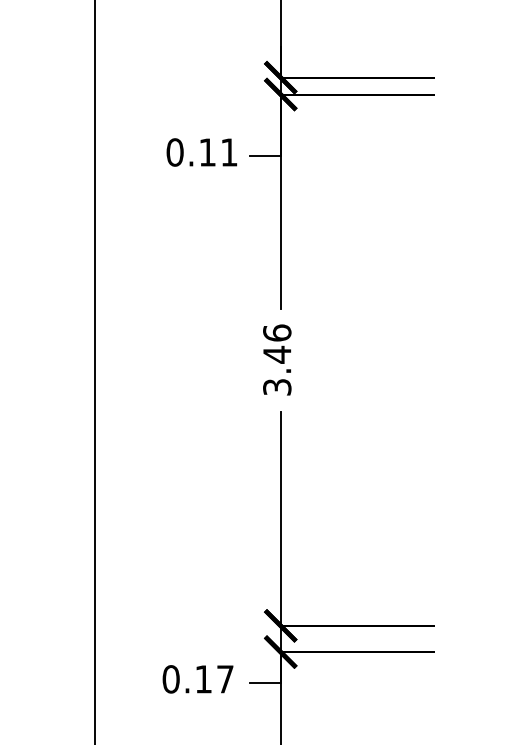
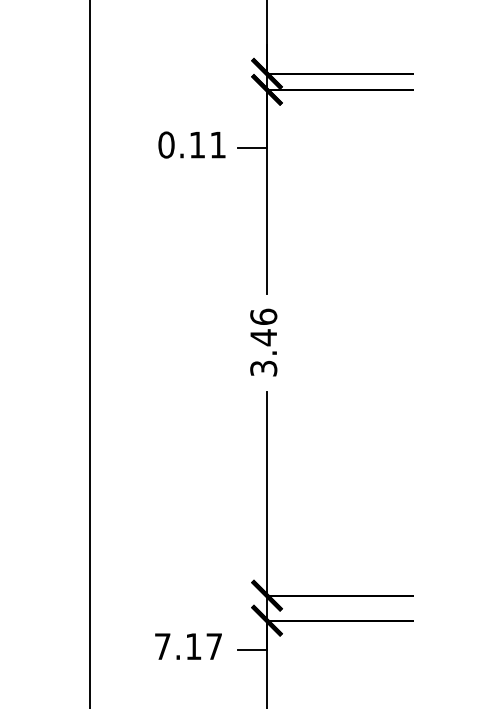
text: (170, 679) -> (162, 646), 0.17 -> 7.17

